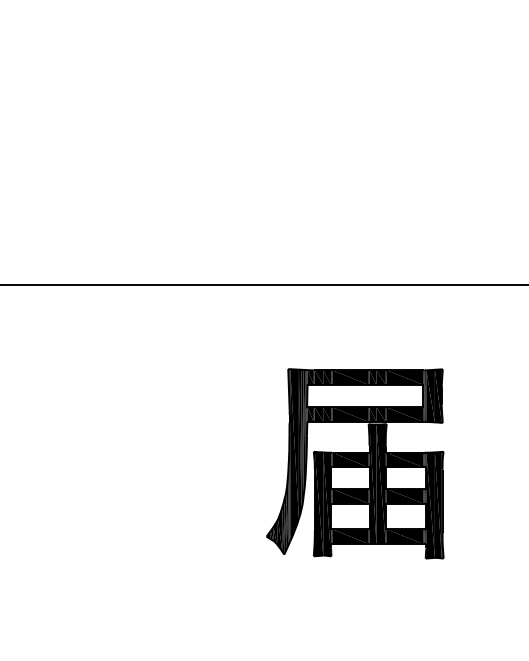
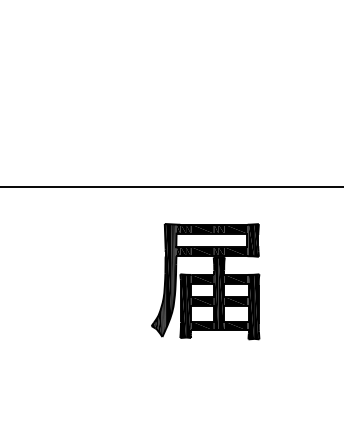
part: (355, 463) -> (205, 281), moved

